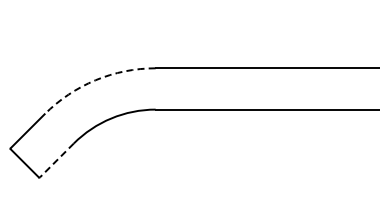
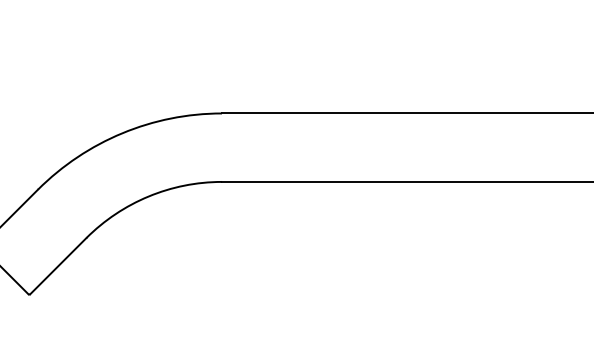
arc: (95, 80) -> (122, 133), dashed -> solid
line: (56, 160) -> (57, 266), dashed -> solid

